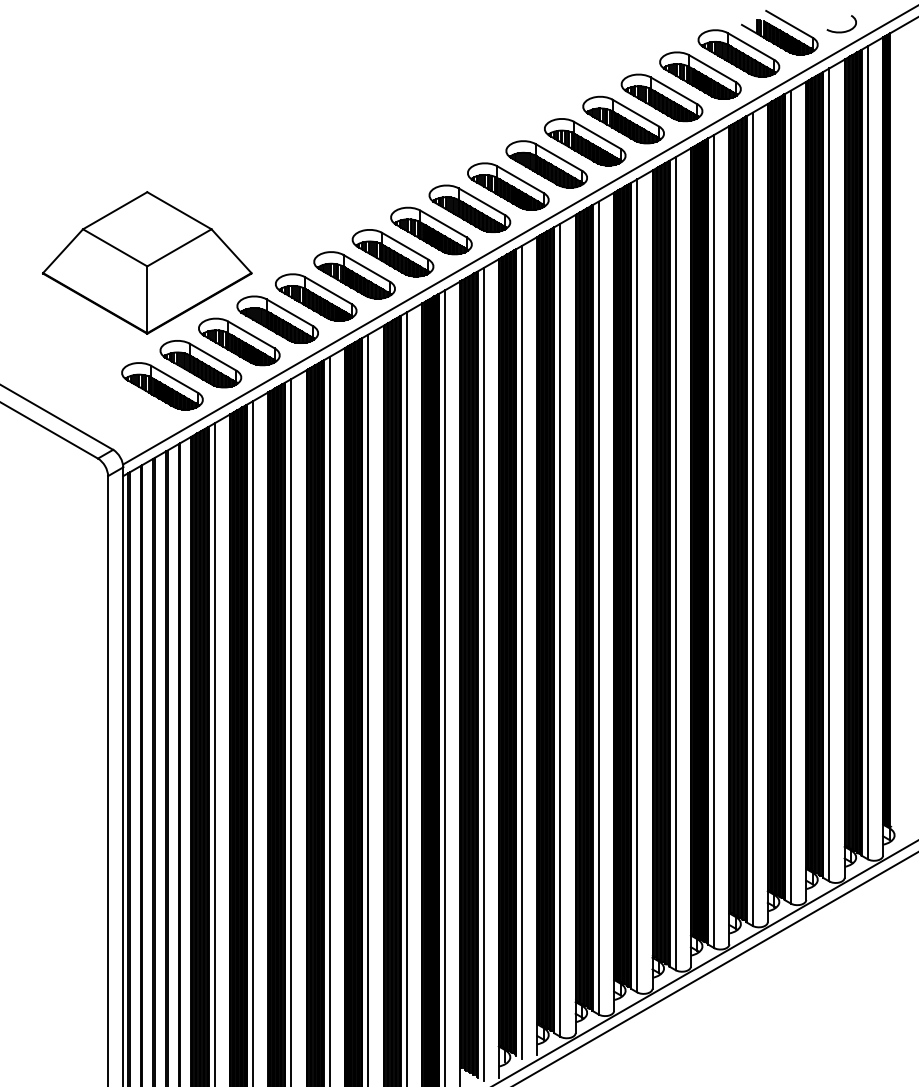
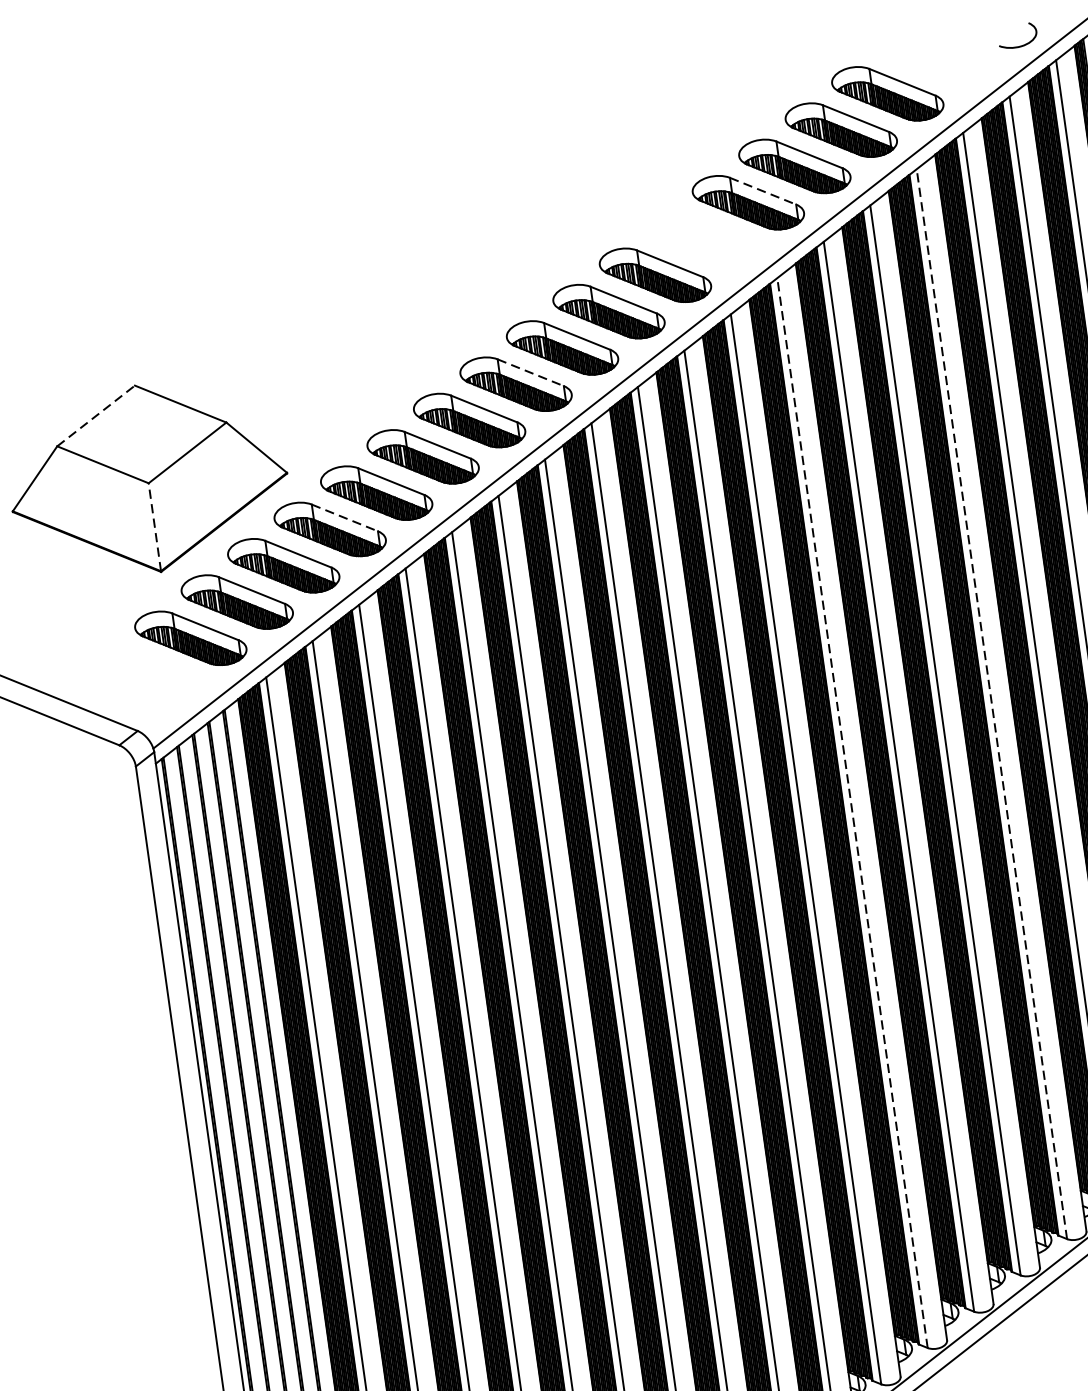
part: (779, 32) -> (937, 58), removed
line: (635, 113) -> (762, 191), solid -> dashed
part: (585, 142) -> (702, 239), removed
line: (115, 210) -> (96, 415), solid -> dashed
line: (443, 224) -> (530, 373), solid -> dashed
line: (147, 299) -> (155, 526), solid -> dashed
line: (289, 312) -> (344, 517), solid -> dashed
line: (752, 519) -> (991, 704), solid -> dashed
line: (637, 585) -> (852, 812), solid -> dashed

